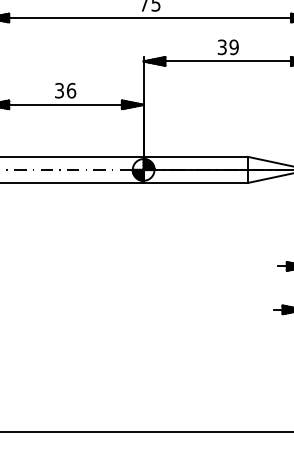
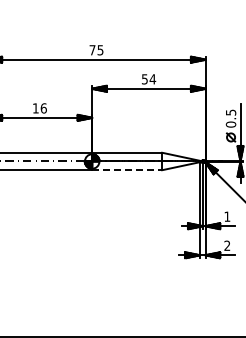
text: (229, 47) -> (149, 79), 39 -> 54
text: (59, 90) -> (35, 108), 36 -> 16
line: (196, 183) -> (127, 170), solid -> dashed

